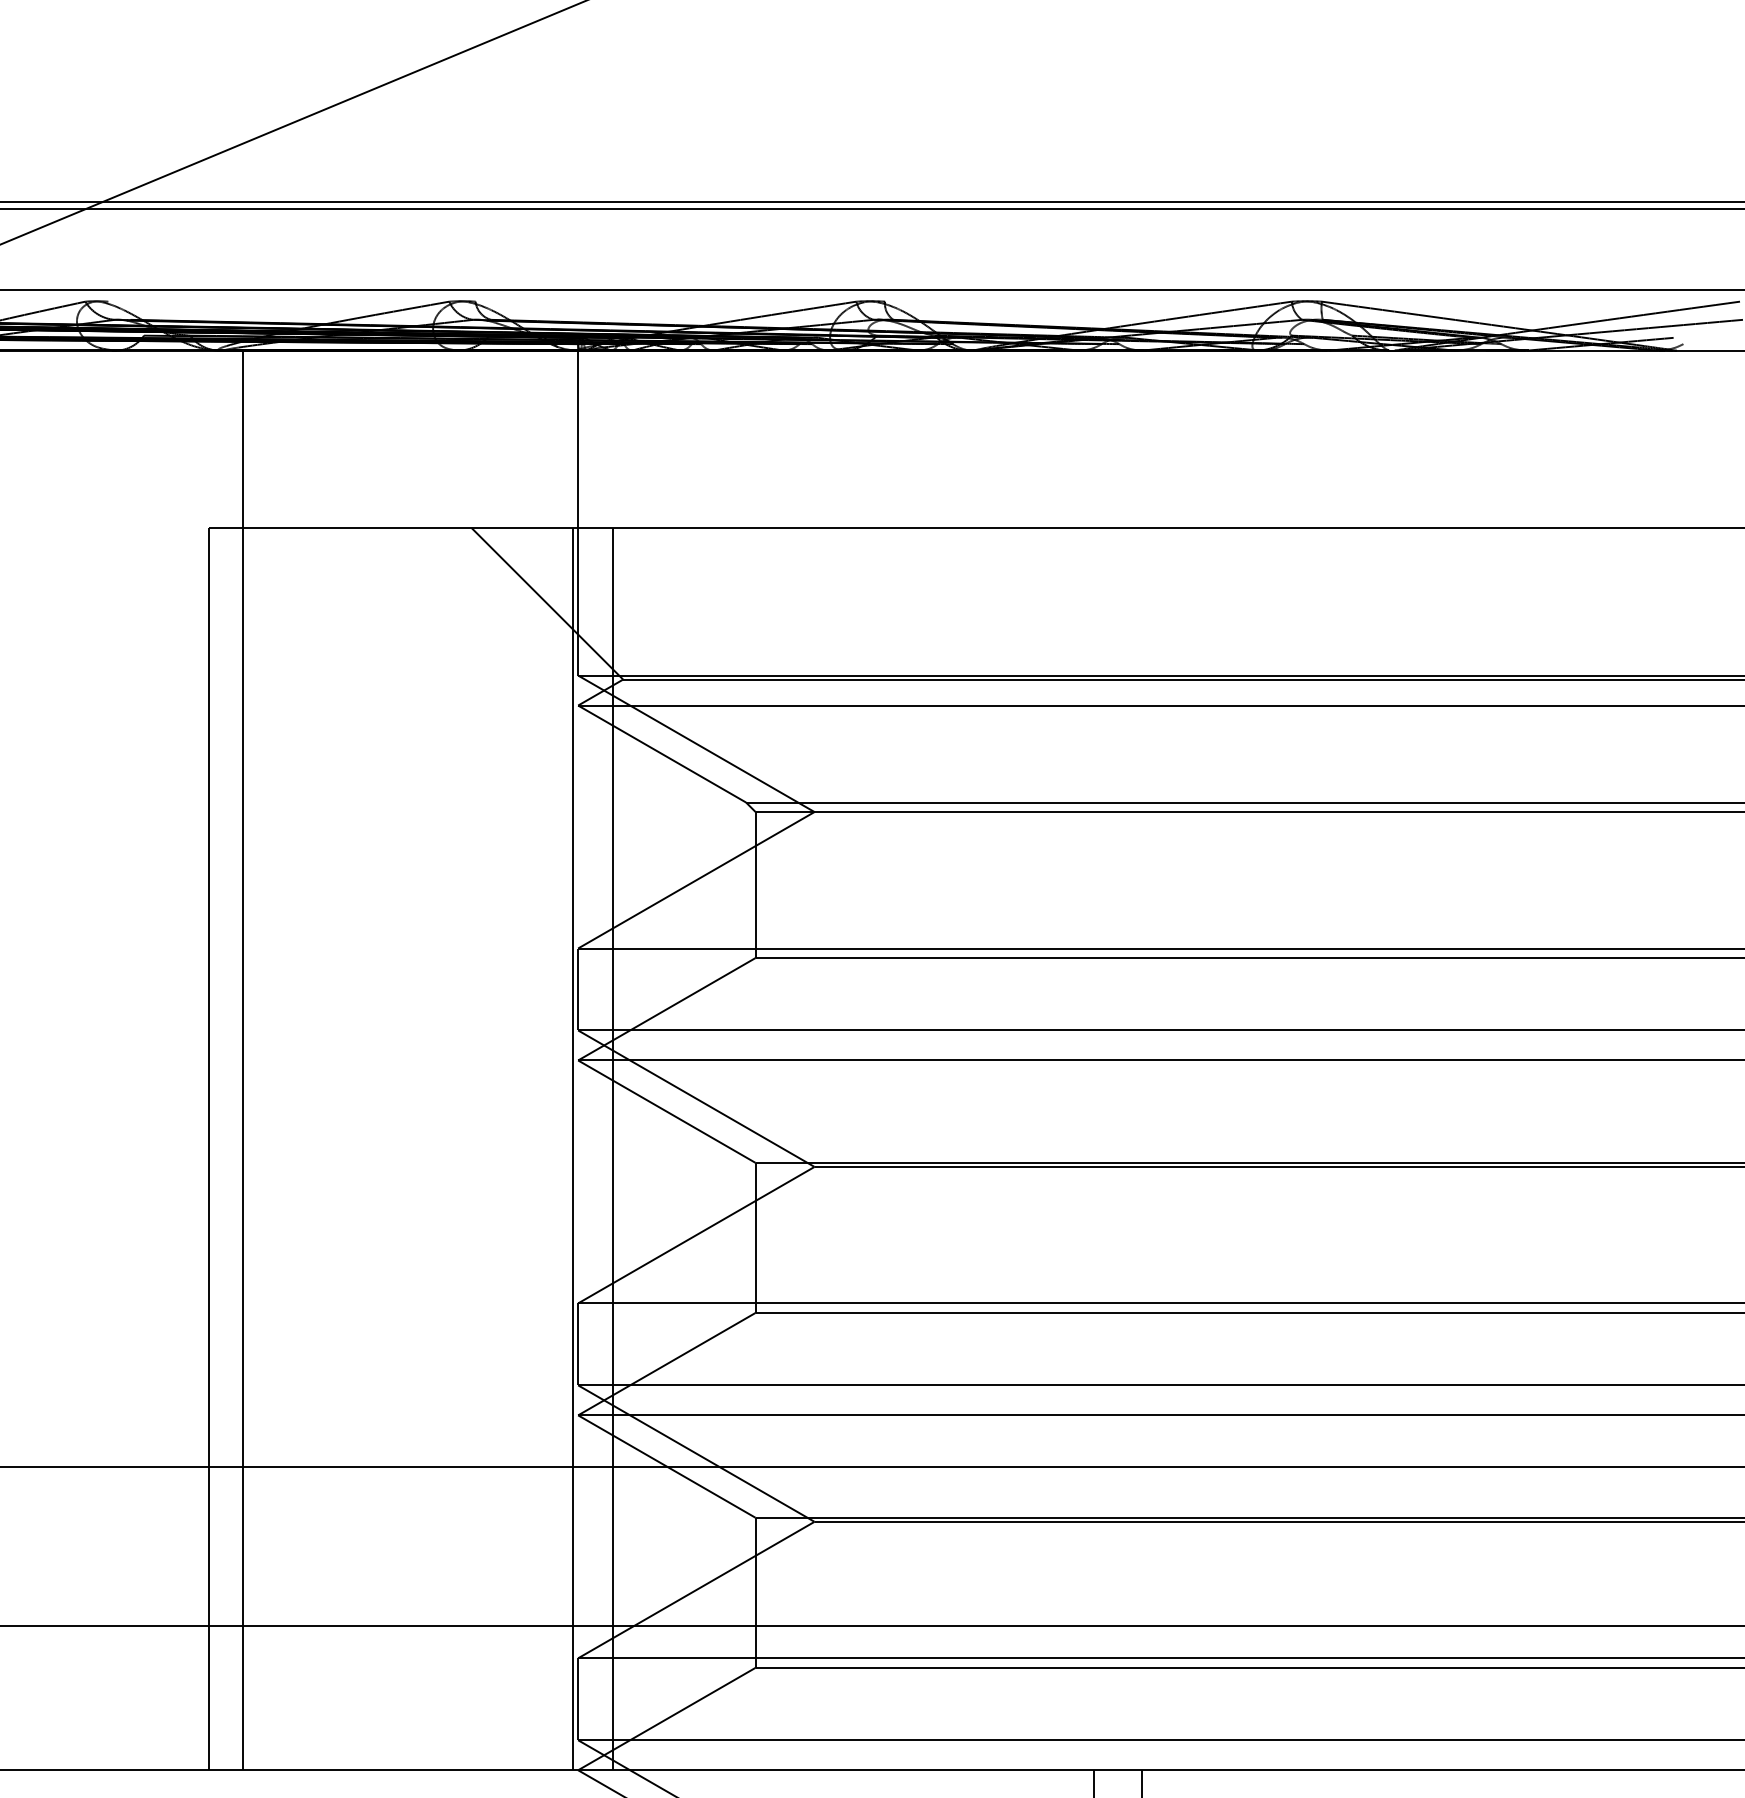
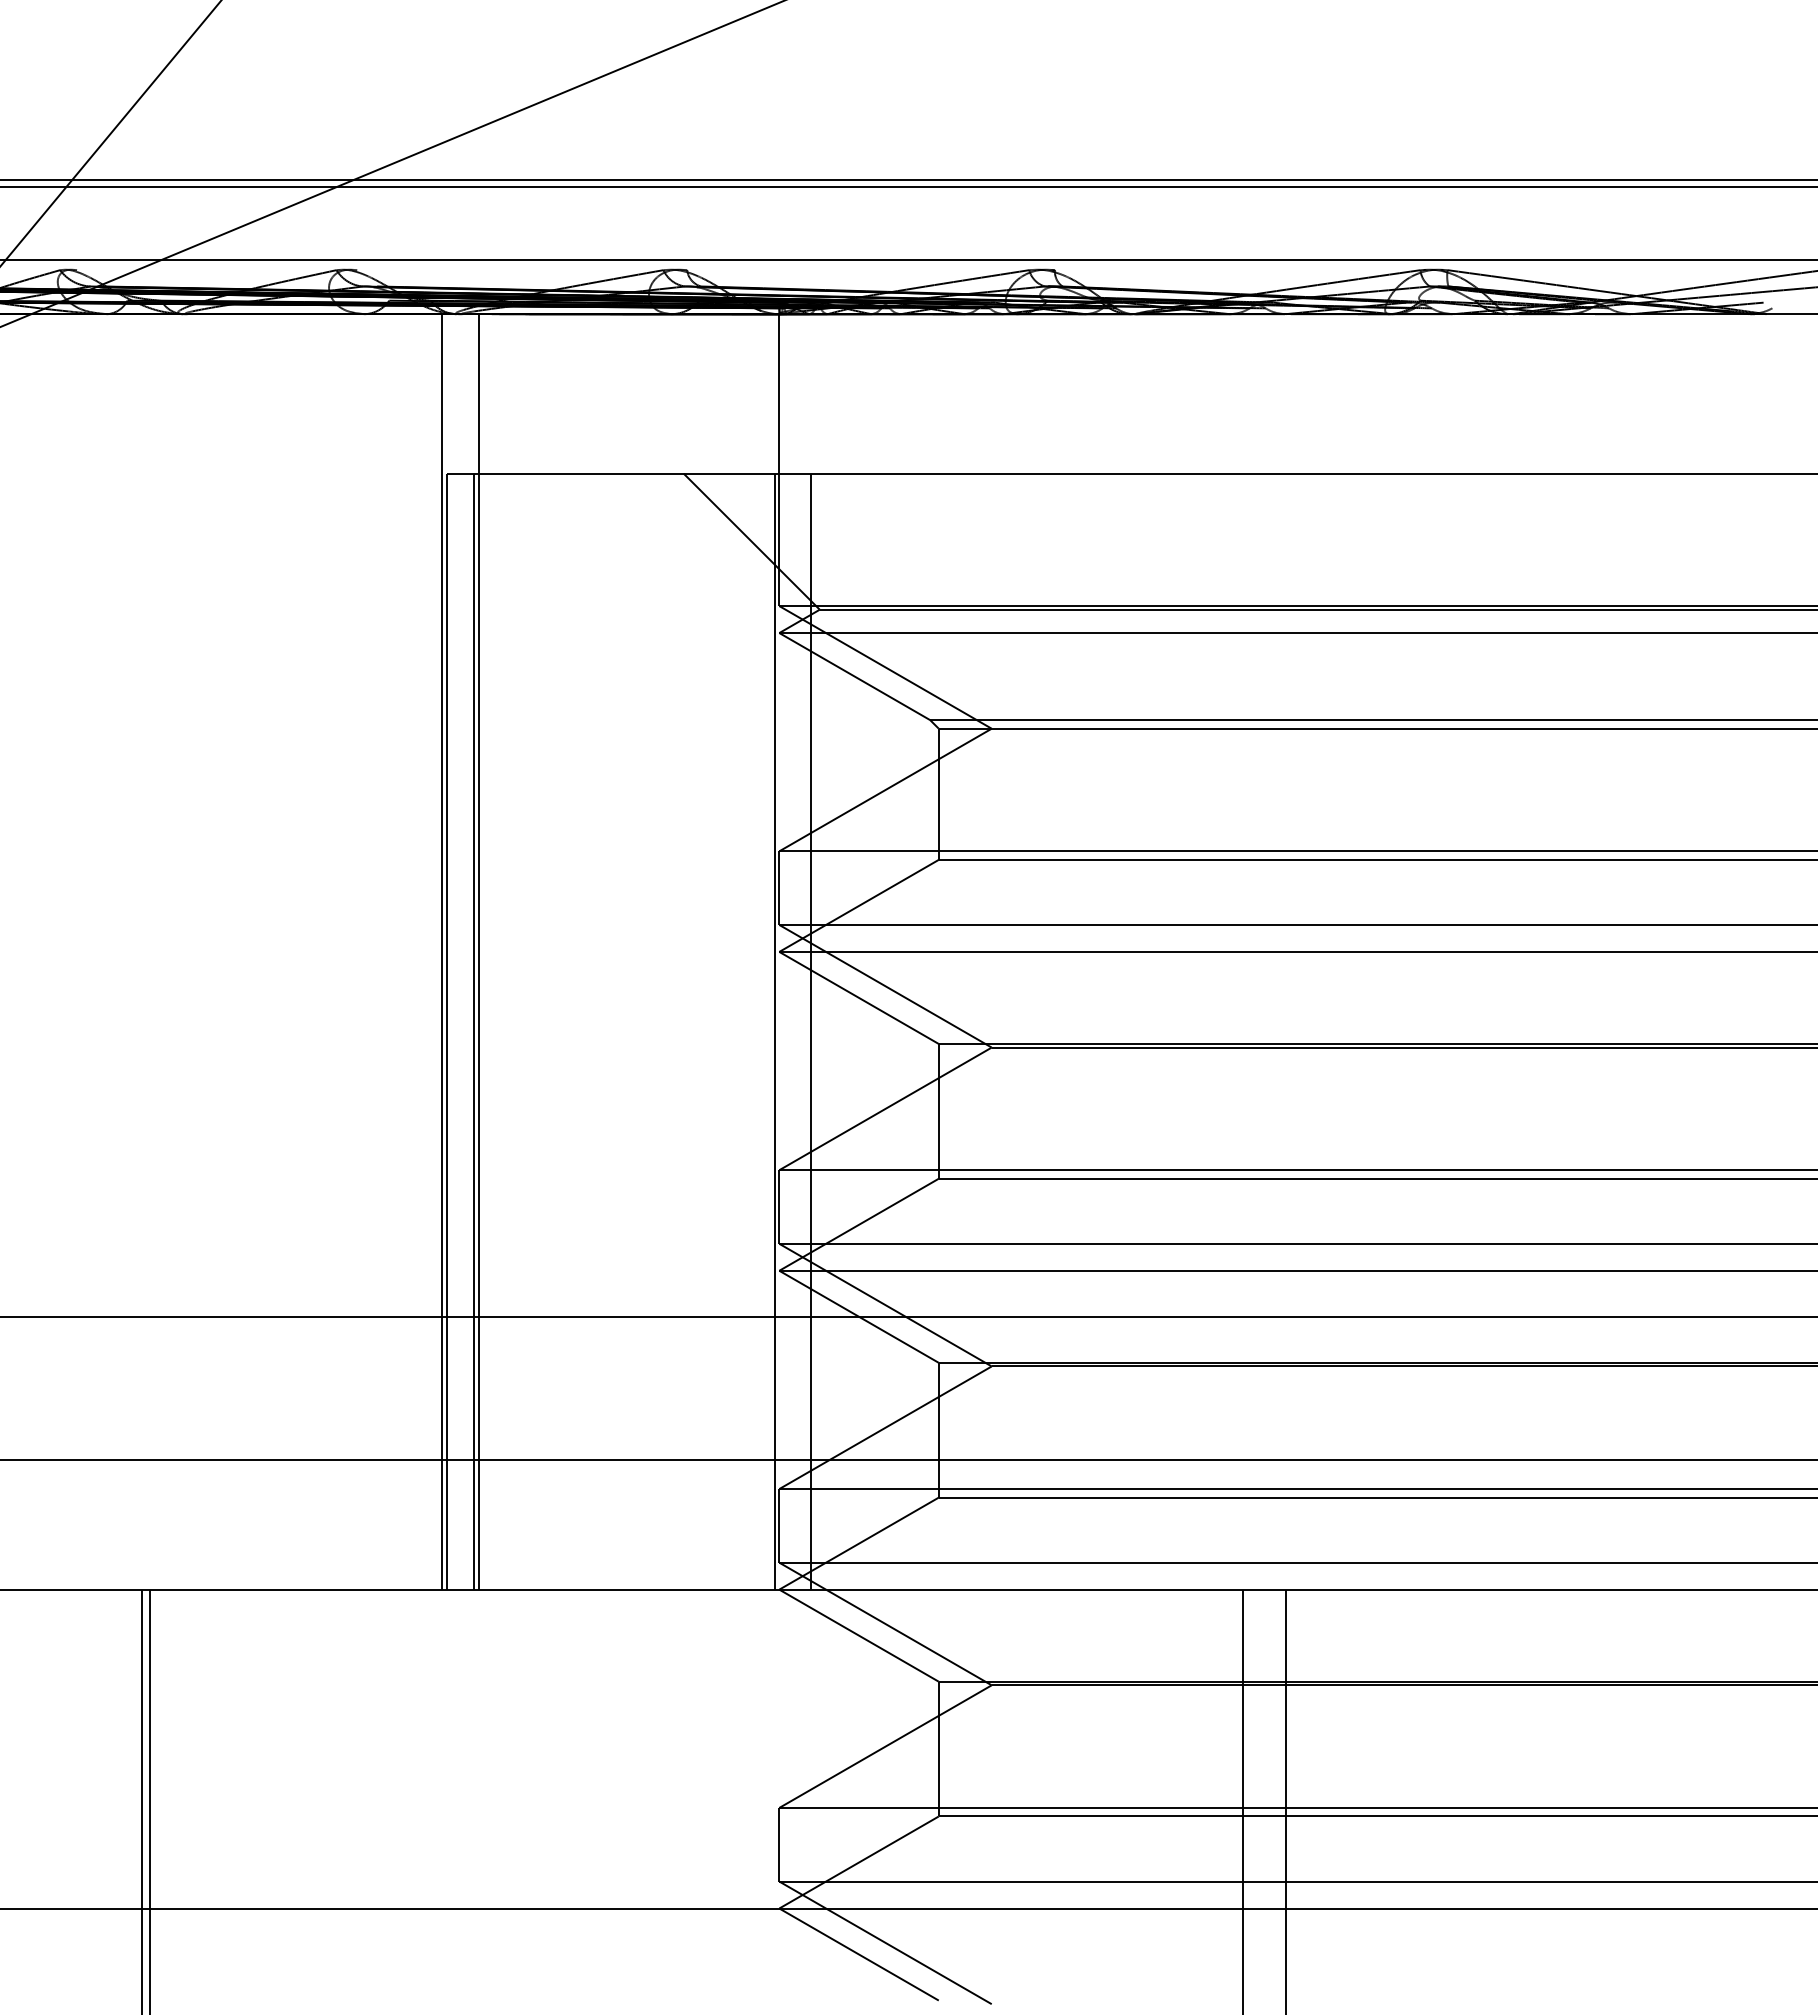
line: (203, 1059) -> (442, 951), added
line: (237, 1149) -> (473, 1031), added

